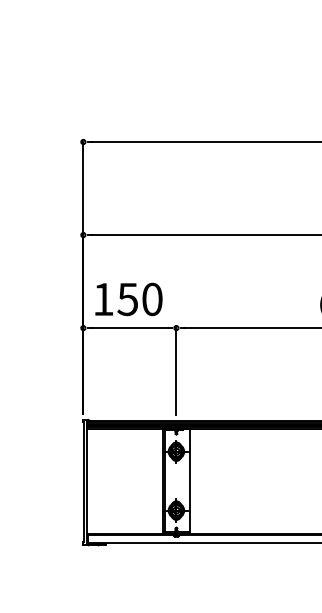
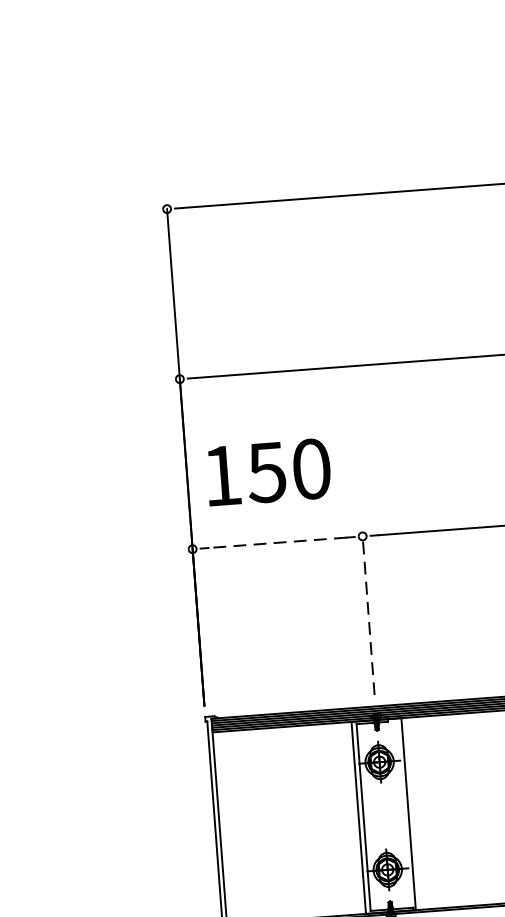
text: (128, 299) -> (267, 472), moved
line: (129, 328) -> (276, 543), solid -> dashed
line: (176, 371) -> (368, 615), solid -> dashed

